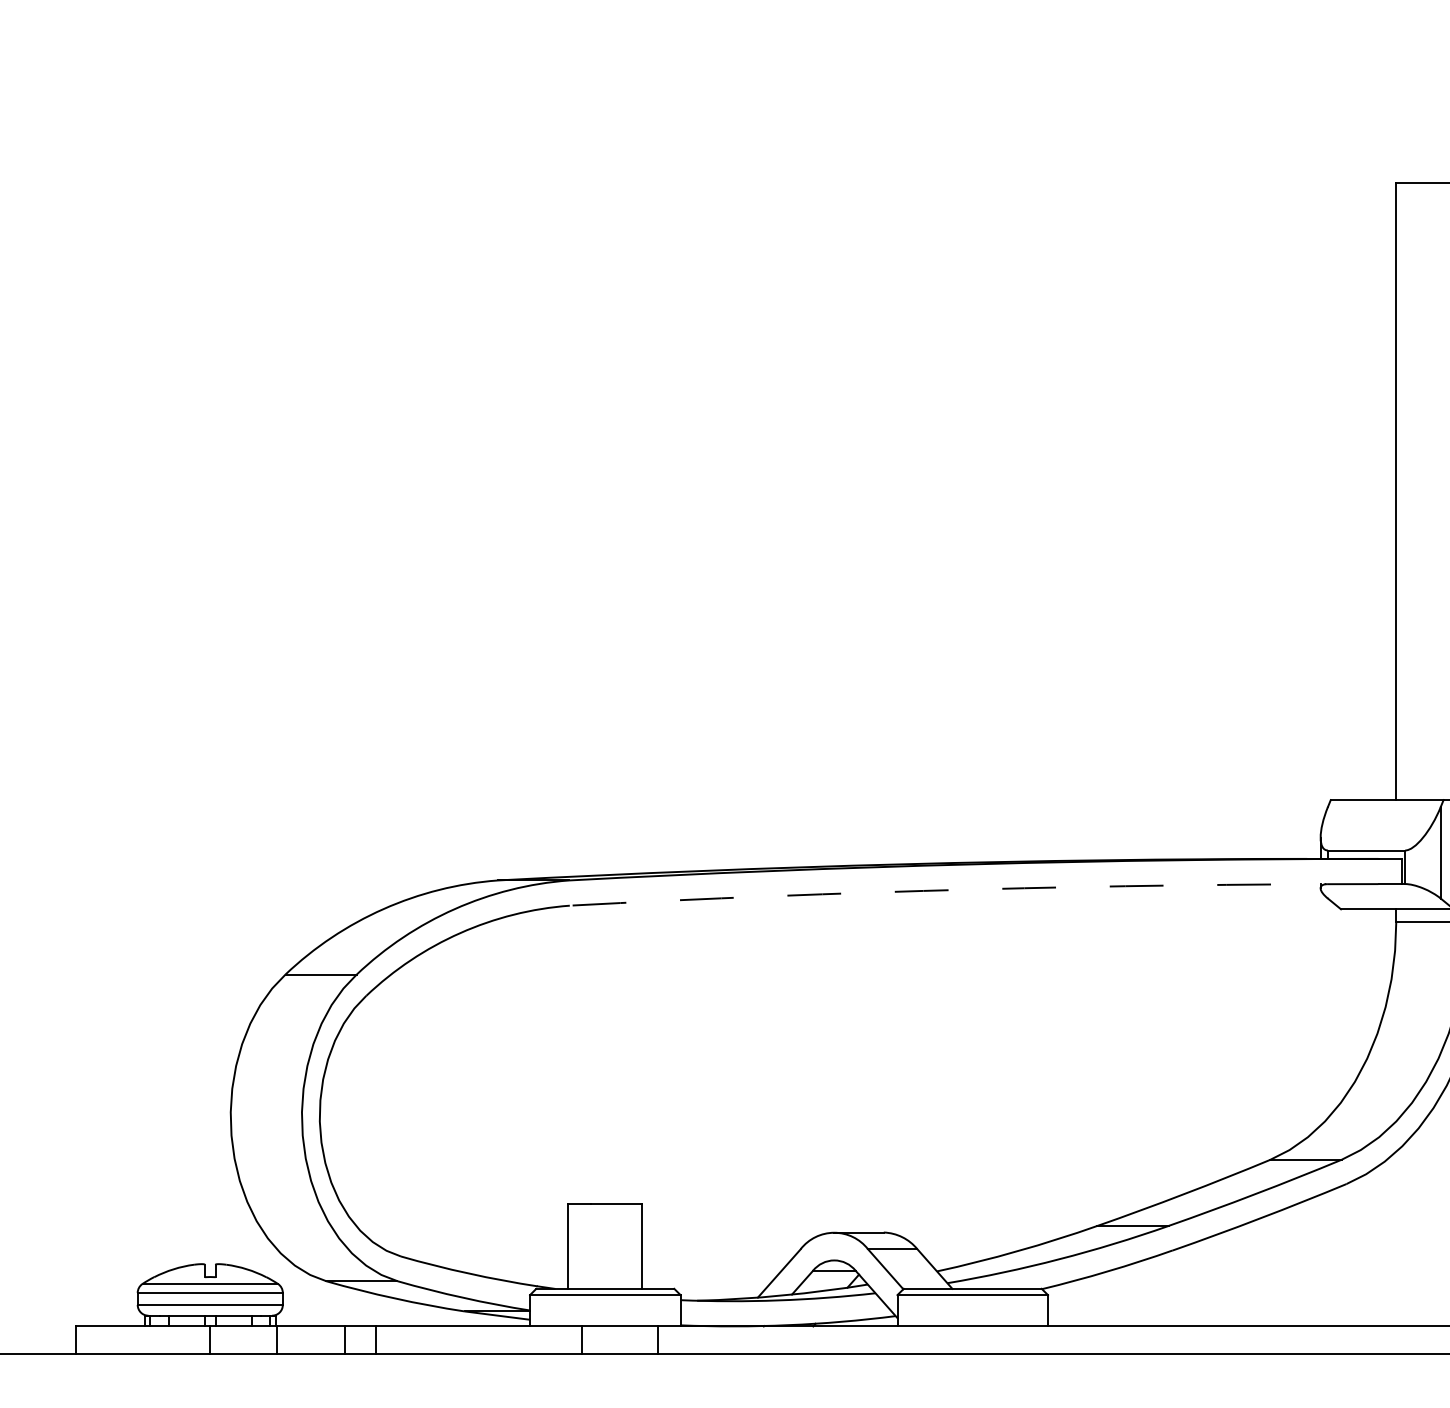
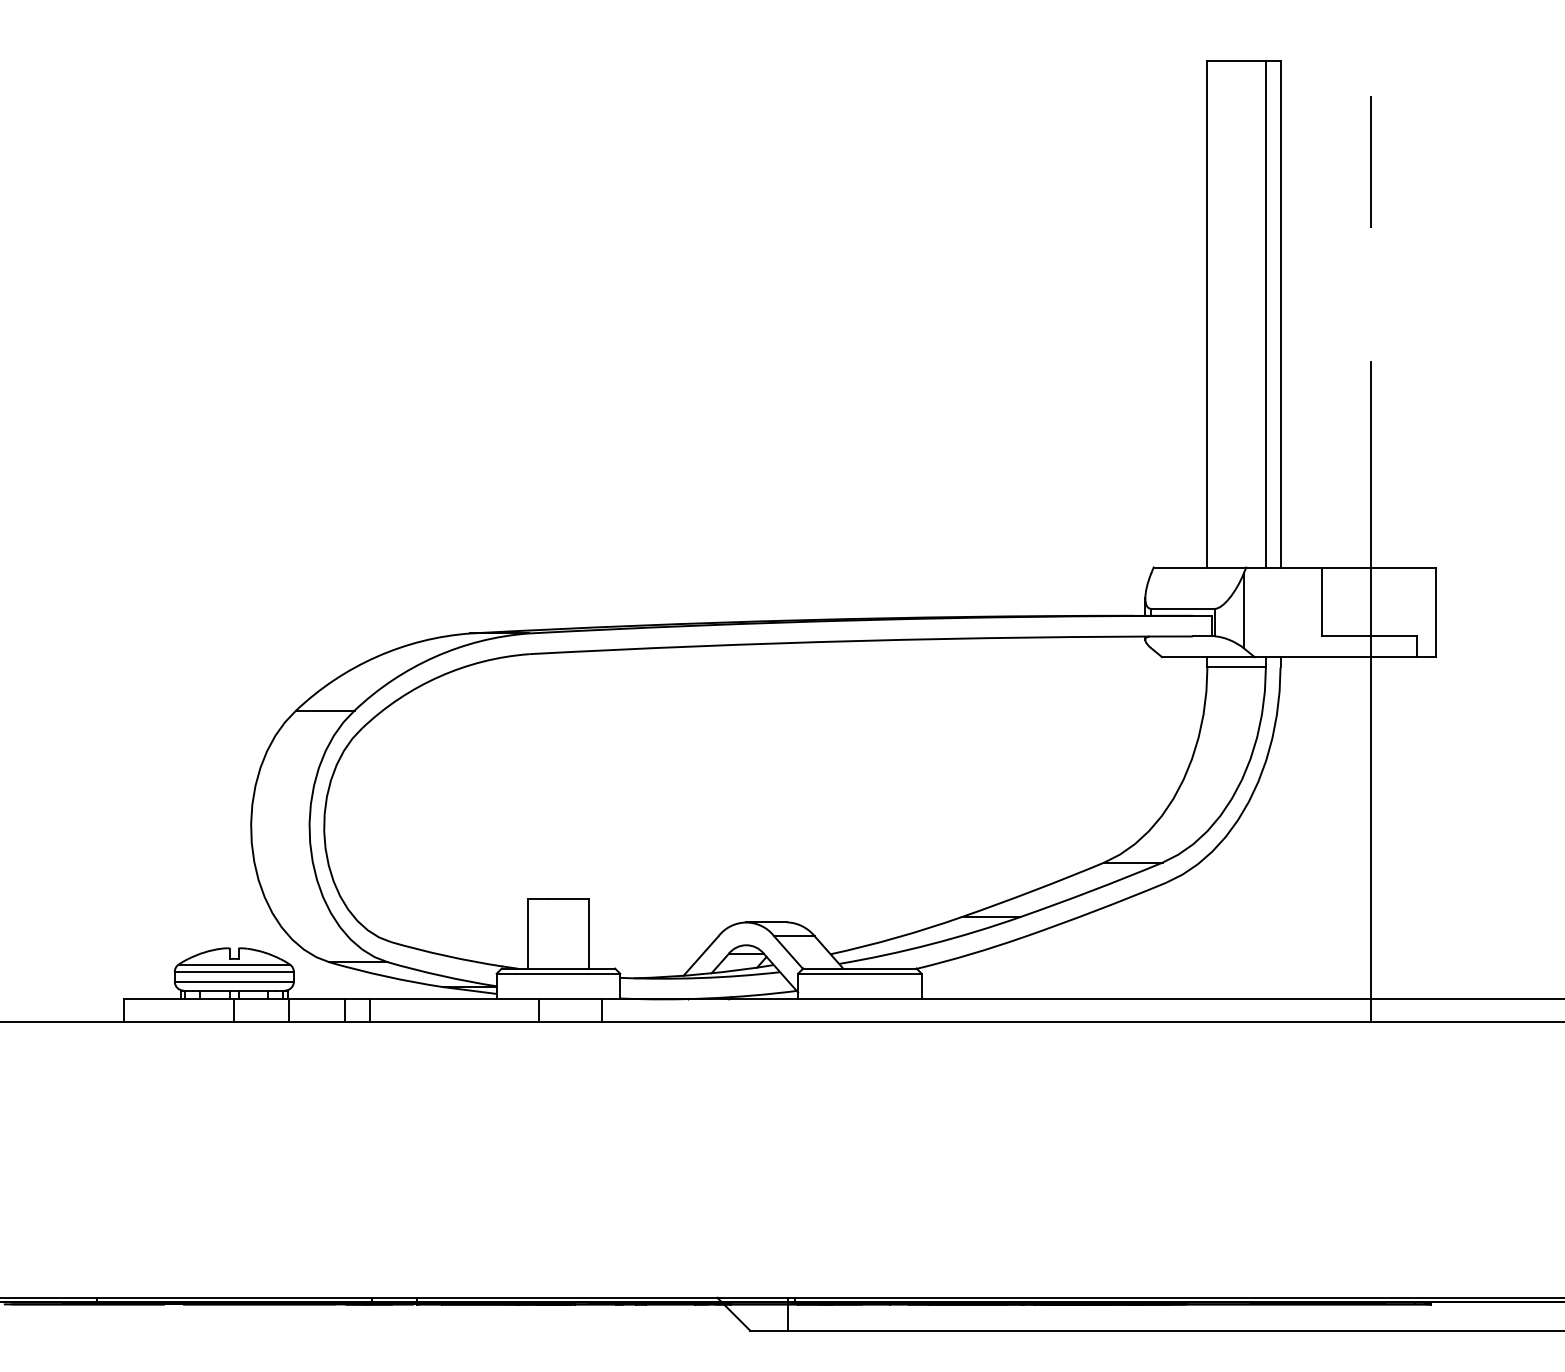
arc: (973, 889) -> (860, 640), dashed -> solid

